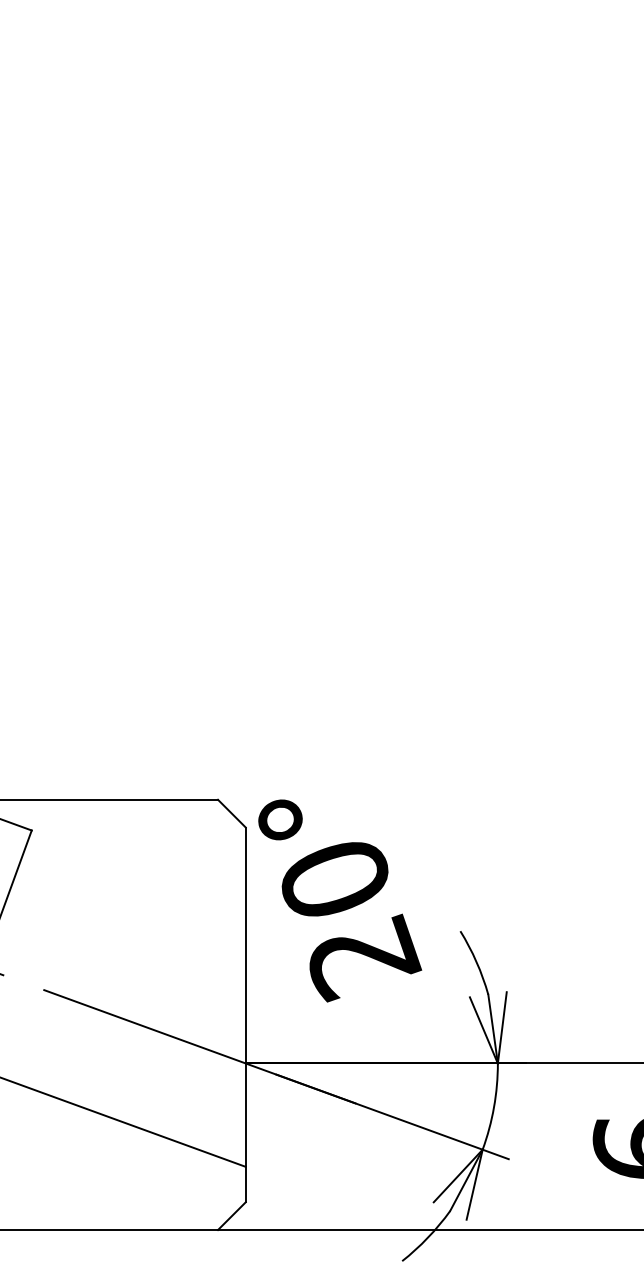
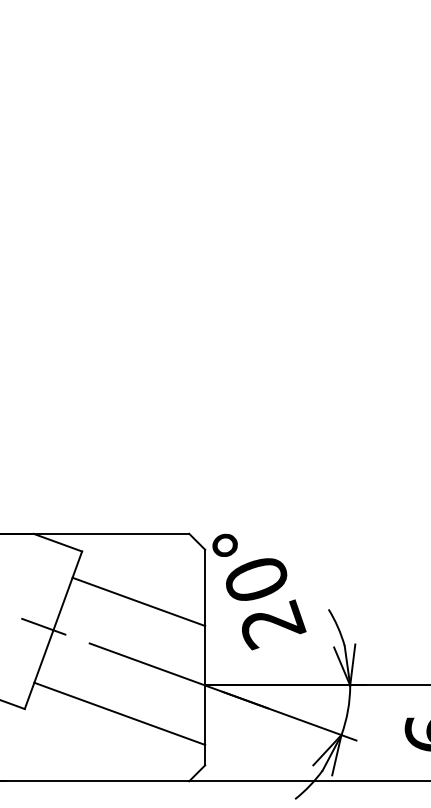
line: (129, 917) -> (138, 601), added

